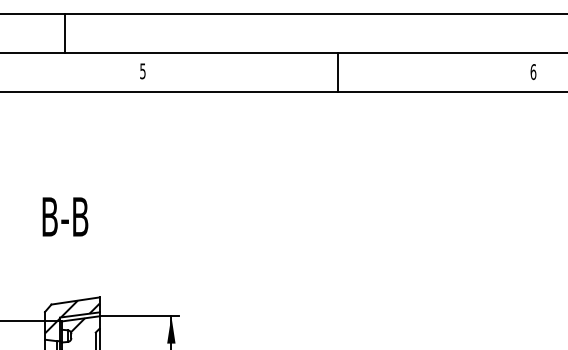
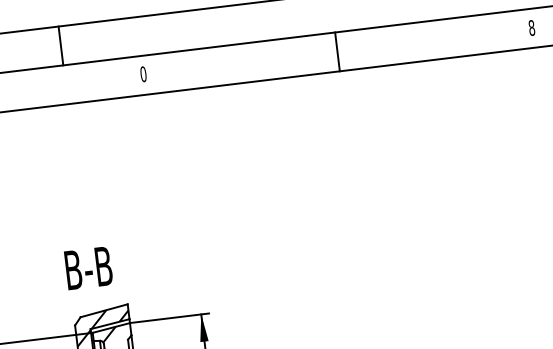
text: (142, 71) -> (143, 74), 5 -> 0
text: (533, 71) -> (531, 27), 6 -> 8
text: (65, 216) -> (88, 267), moved

